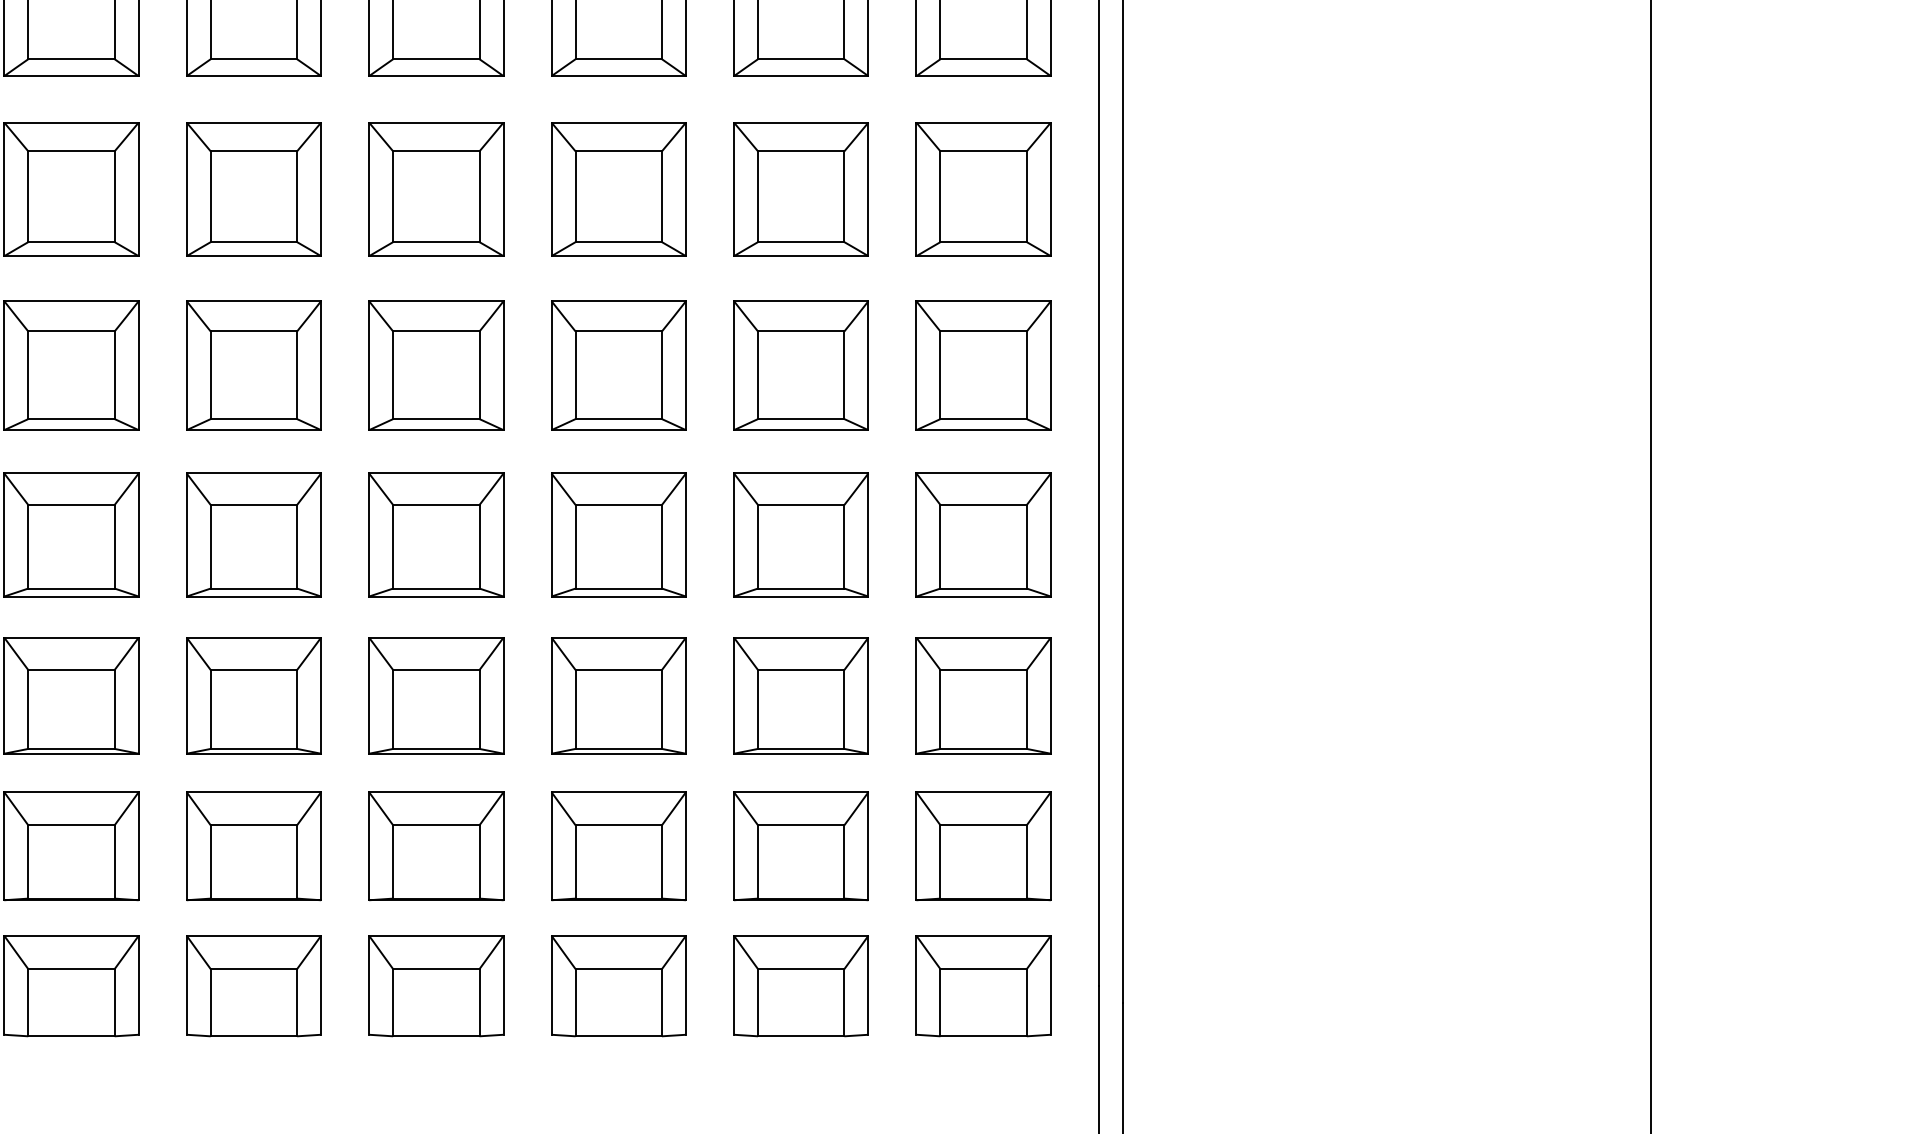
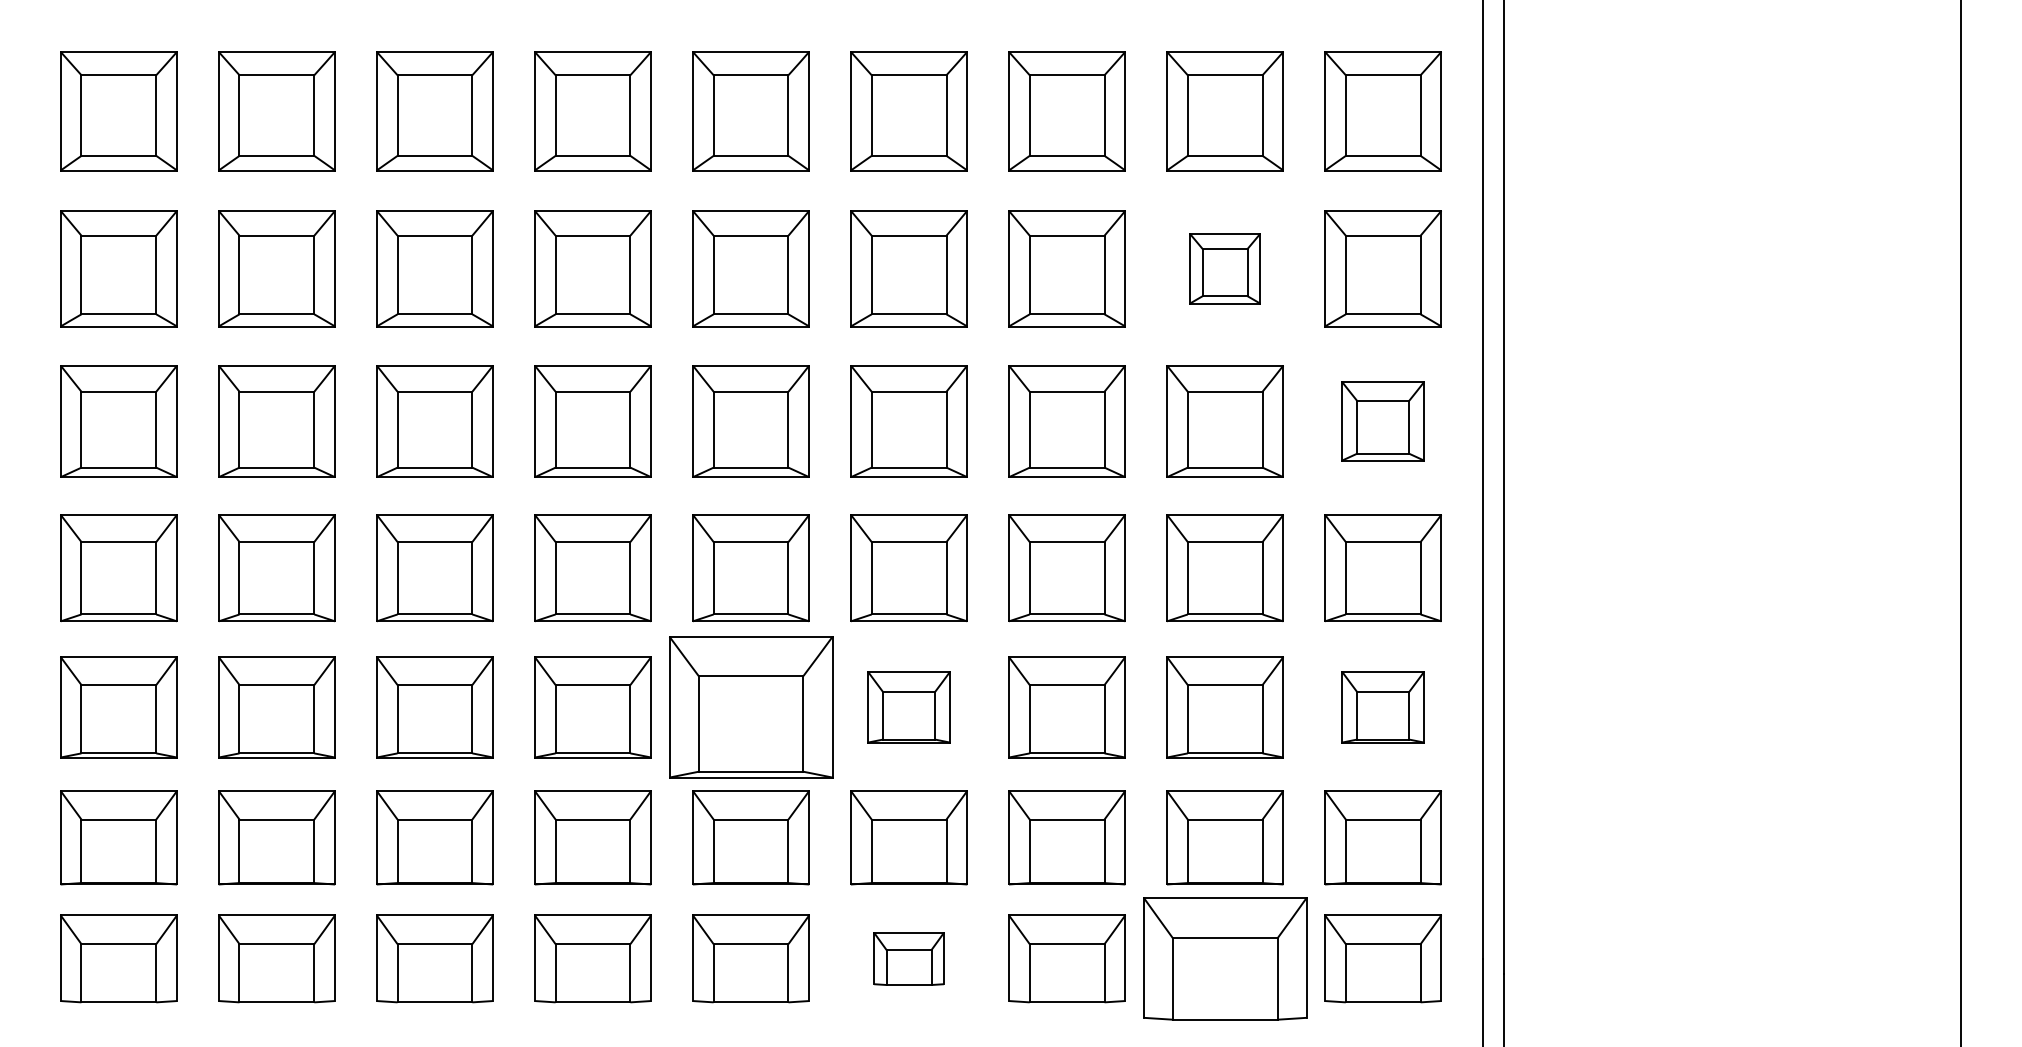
part: (800, 189) -> (1224, 268), size x0.6
part: (982, 365) -> (1382, 421), size x0.7
part: (253, 695) -> (750, 707), size x1.4
part: (435, 695) -> (908, 707), size x0.7
part: (982, 695) -> (1382, 707), size x0.7
part: (435, 985) -> (908, 958), size x0.6
part: (800, 985) -> (1224, 958), size x1.4

